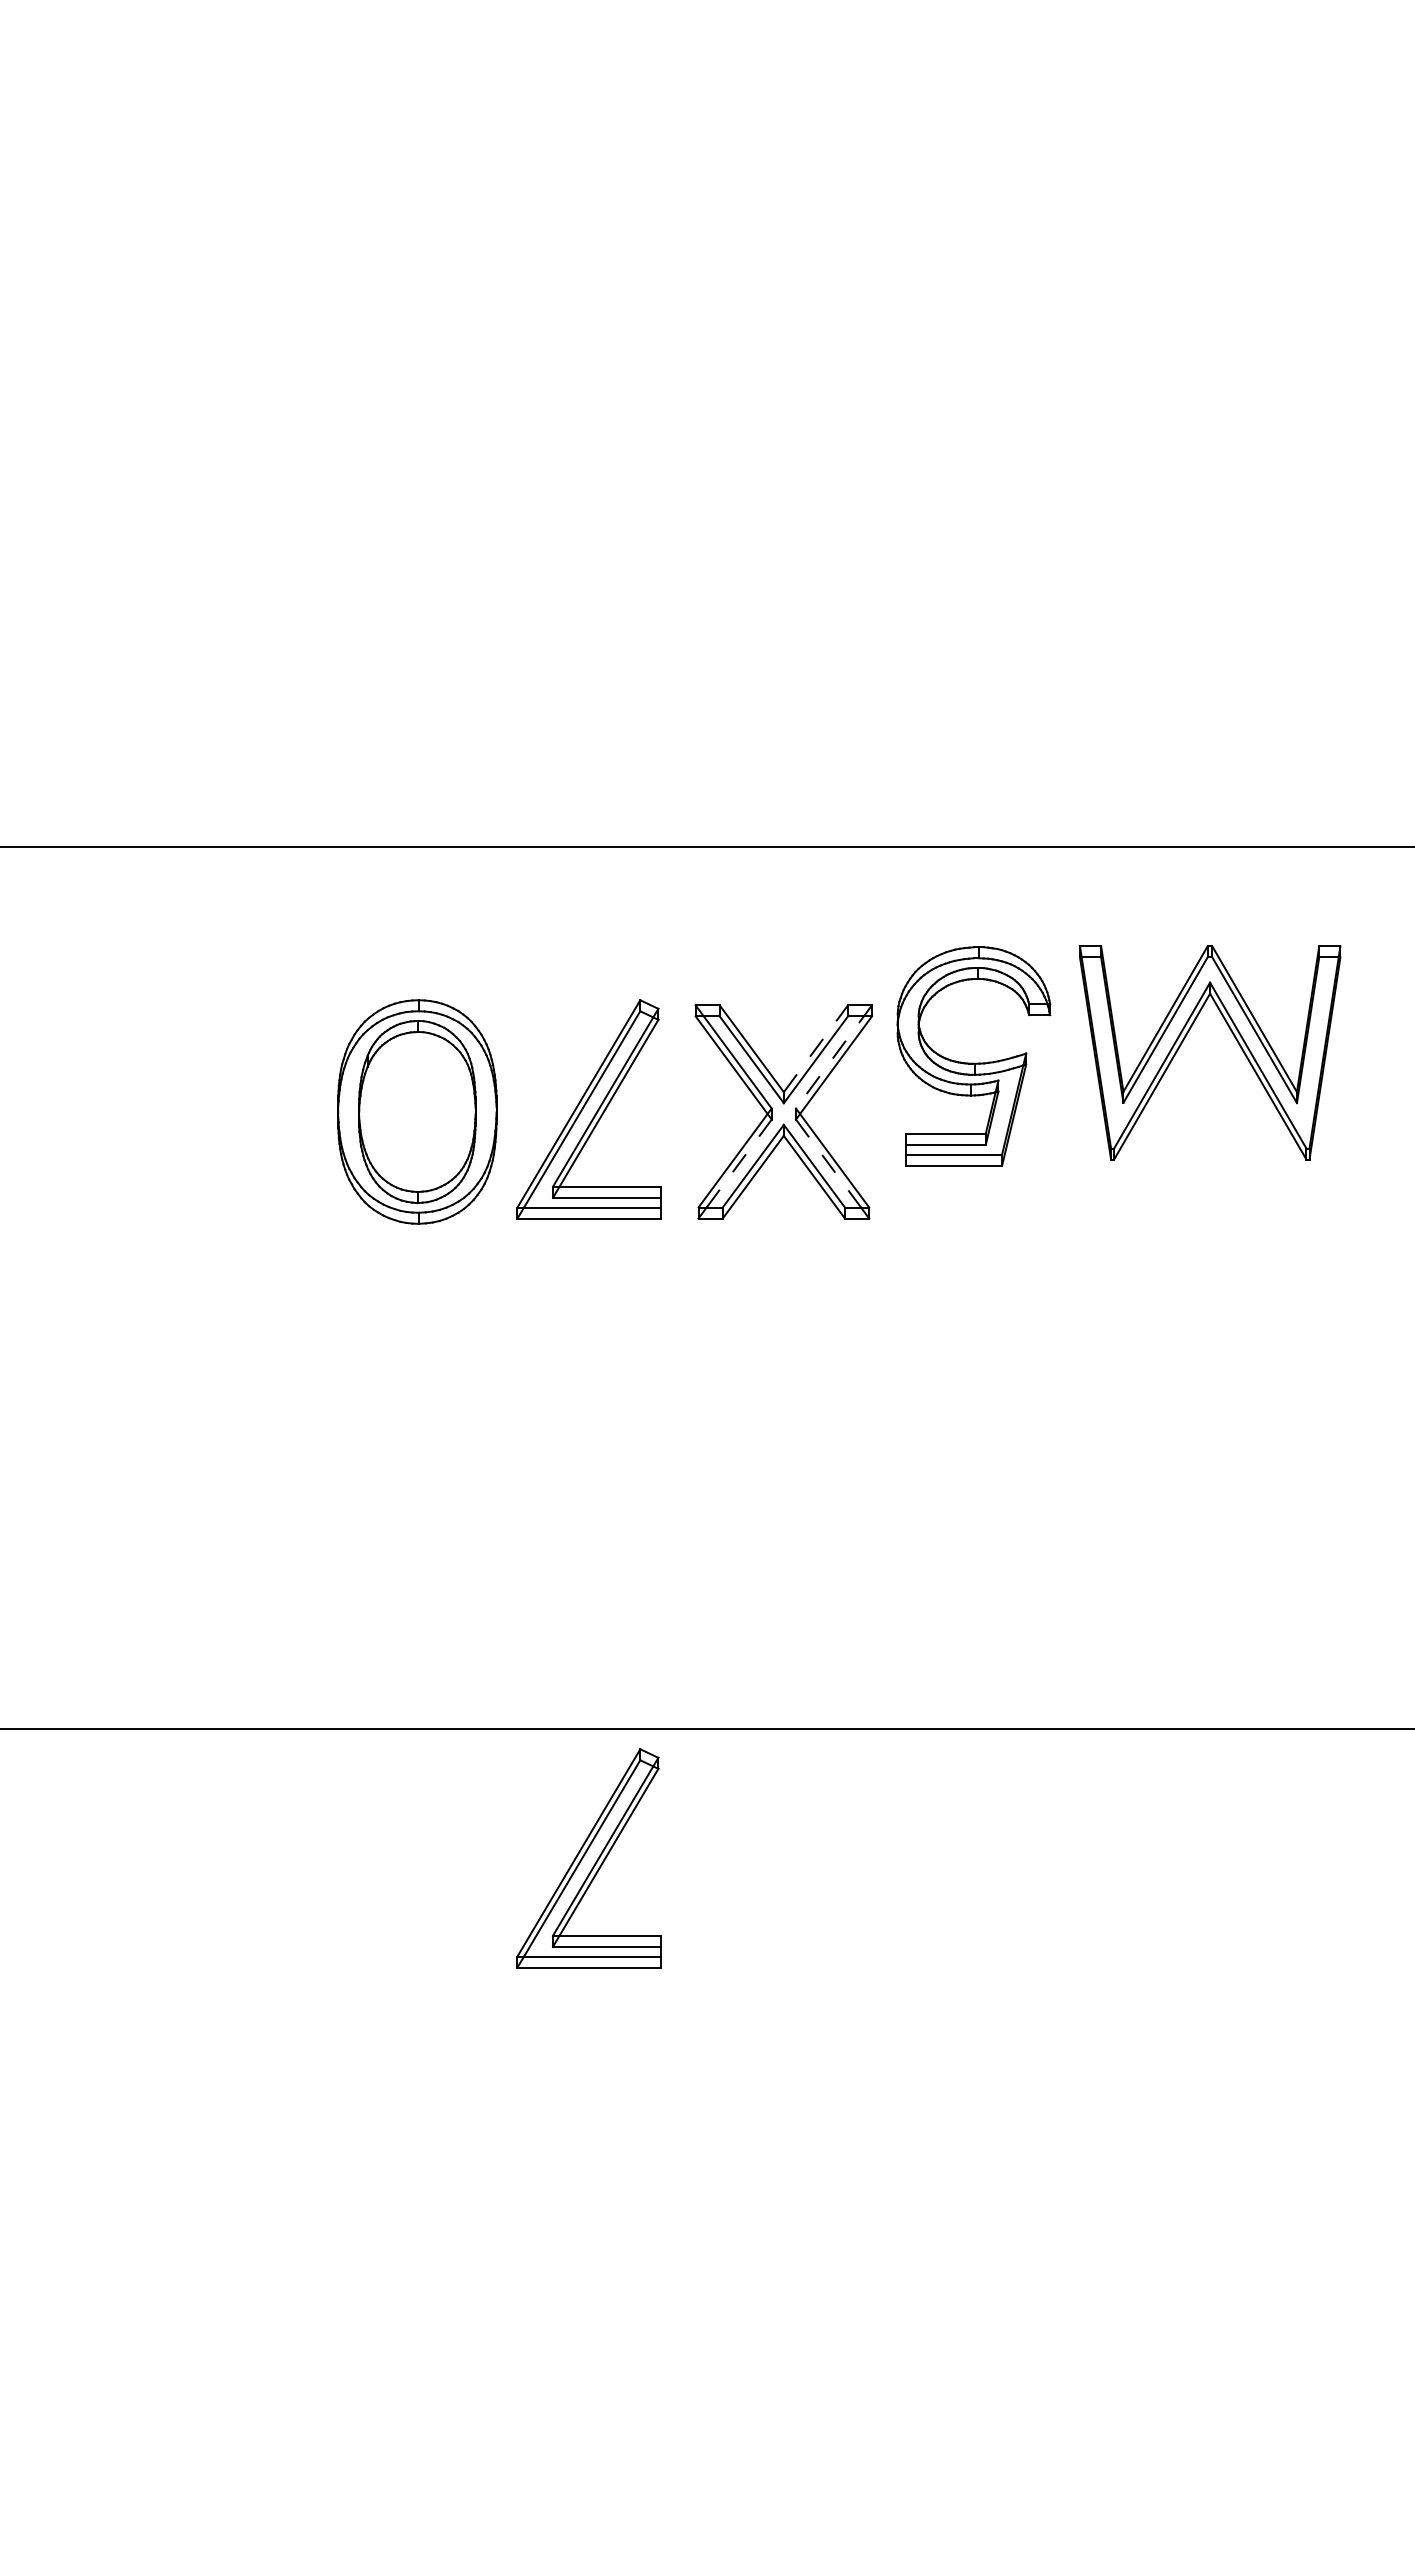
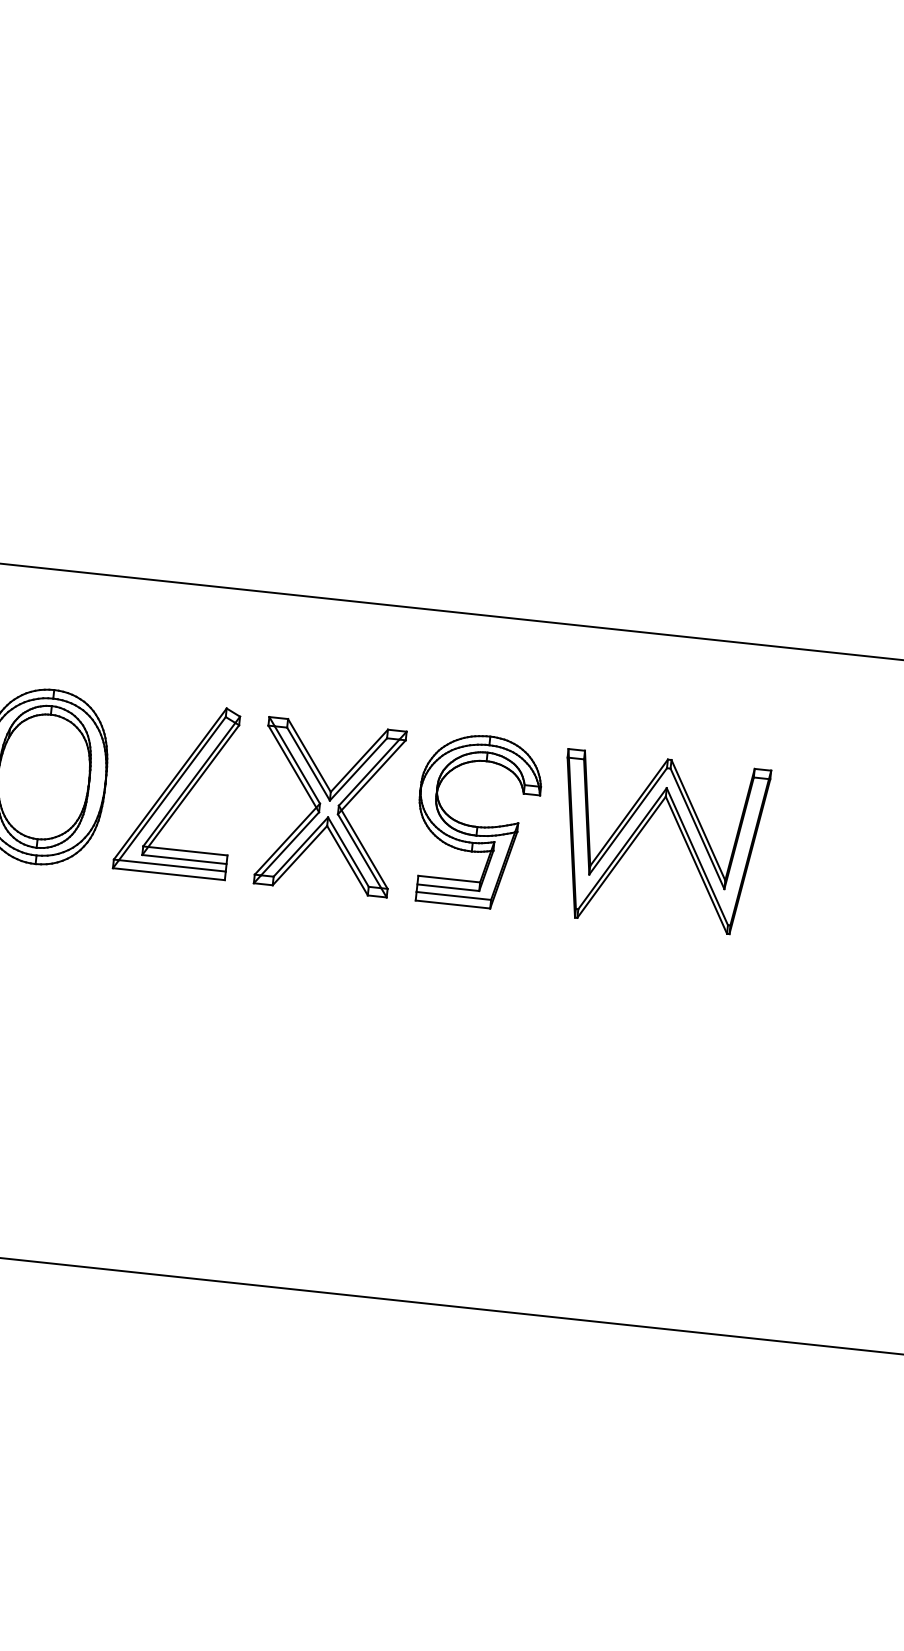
part: (1233, 1036) -> (680, 831), moved
line: (816, 1048) -> (359, 760), dashed -> solid
part: (973, 1056) -> (476, 821), moved
line: (833, 1057) -> (372, 769), dashed -> solid
line: (739, 1163) -> (290, 843), dashed -> solid
line: (828, 1163) -> (359, 851), dashed -> solid
part: (588, 1858) -> (115, 1372), removed

